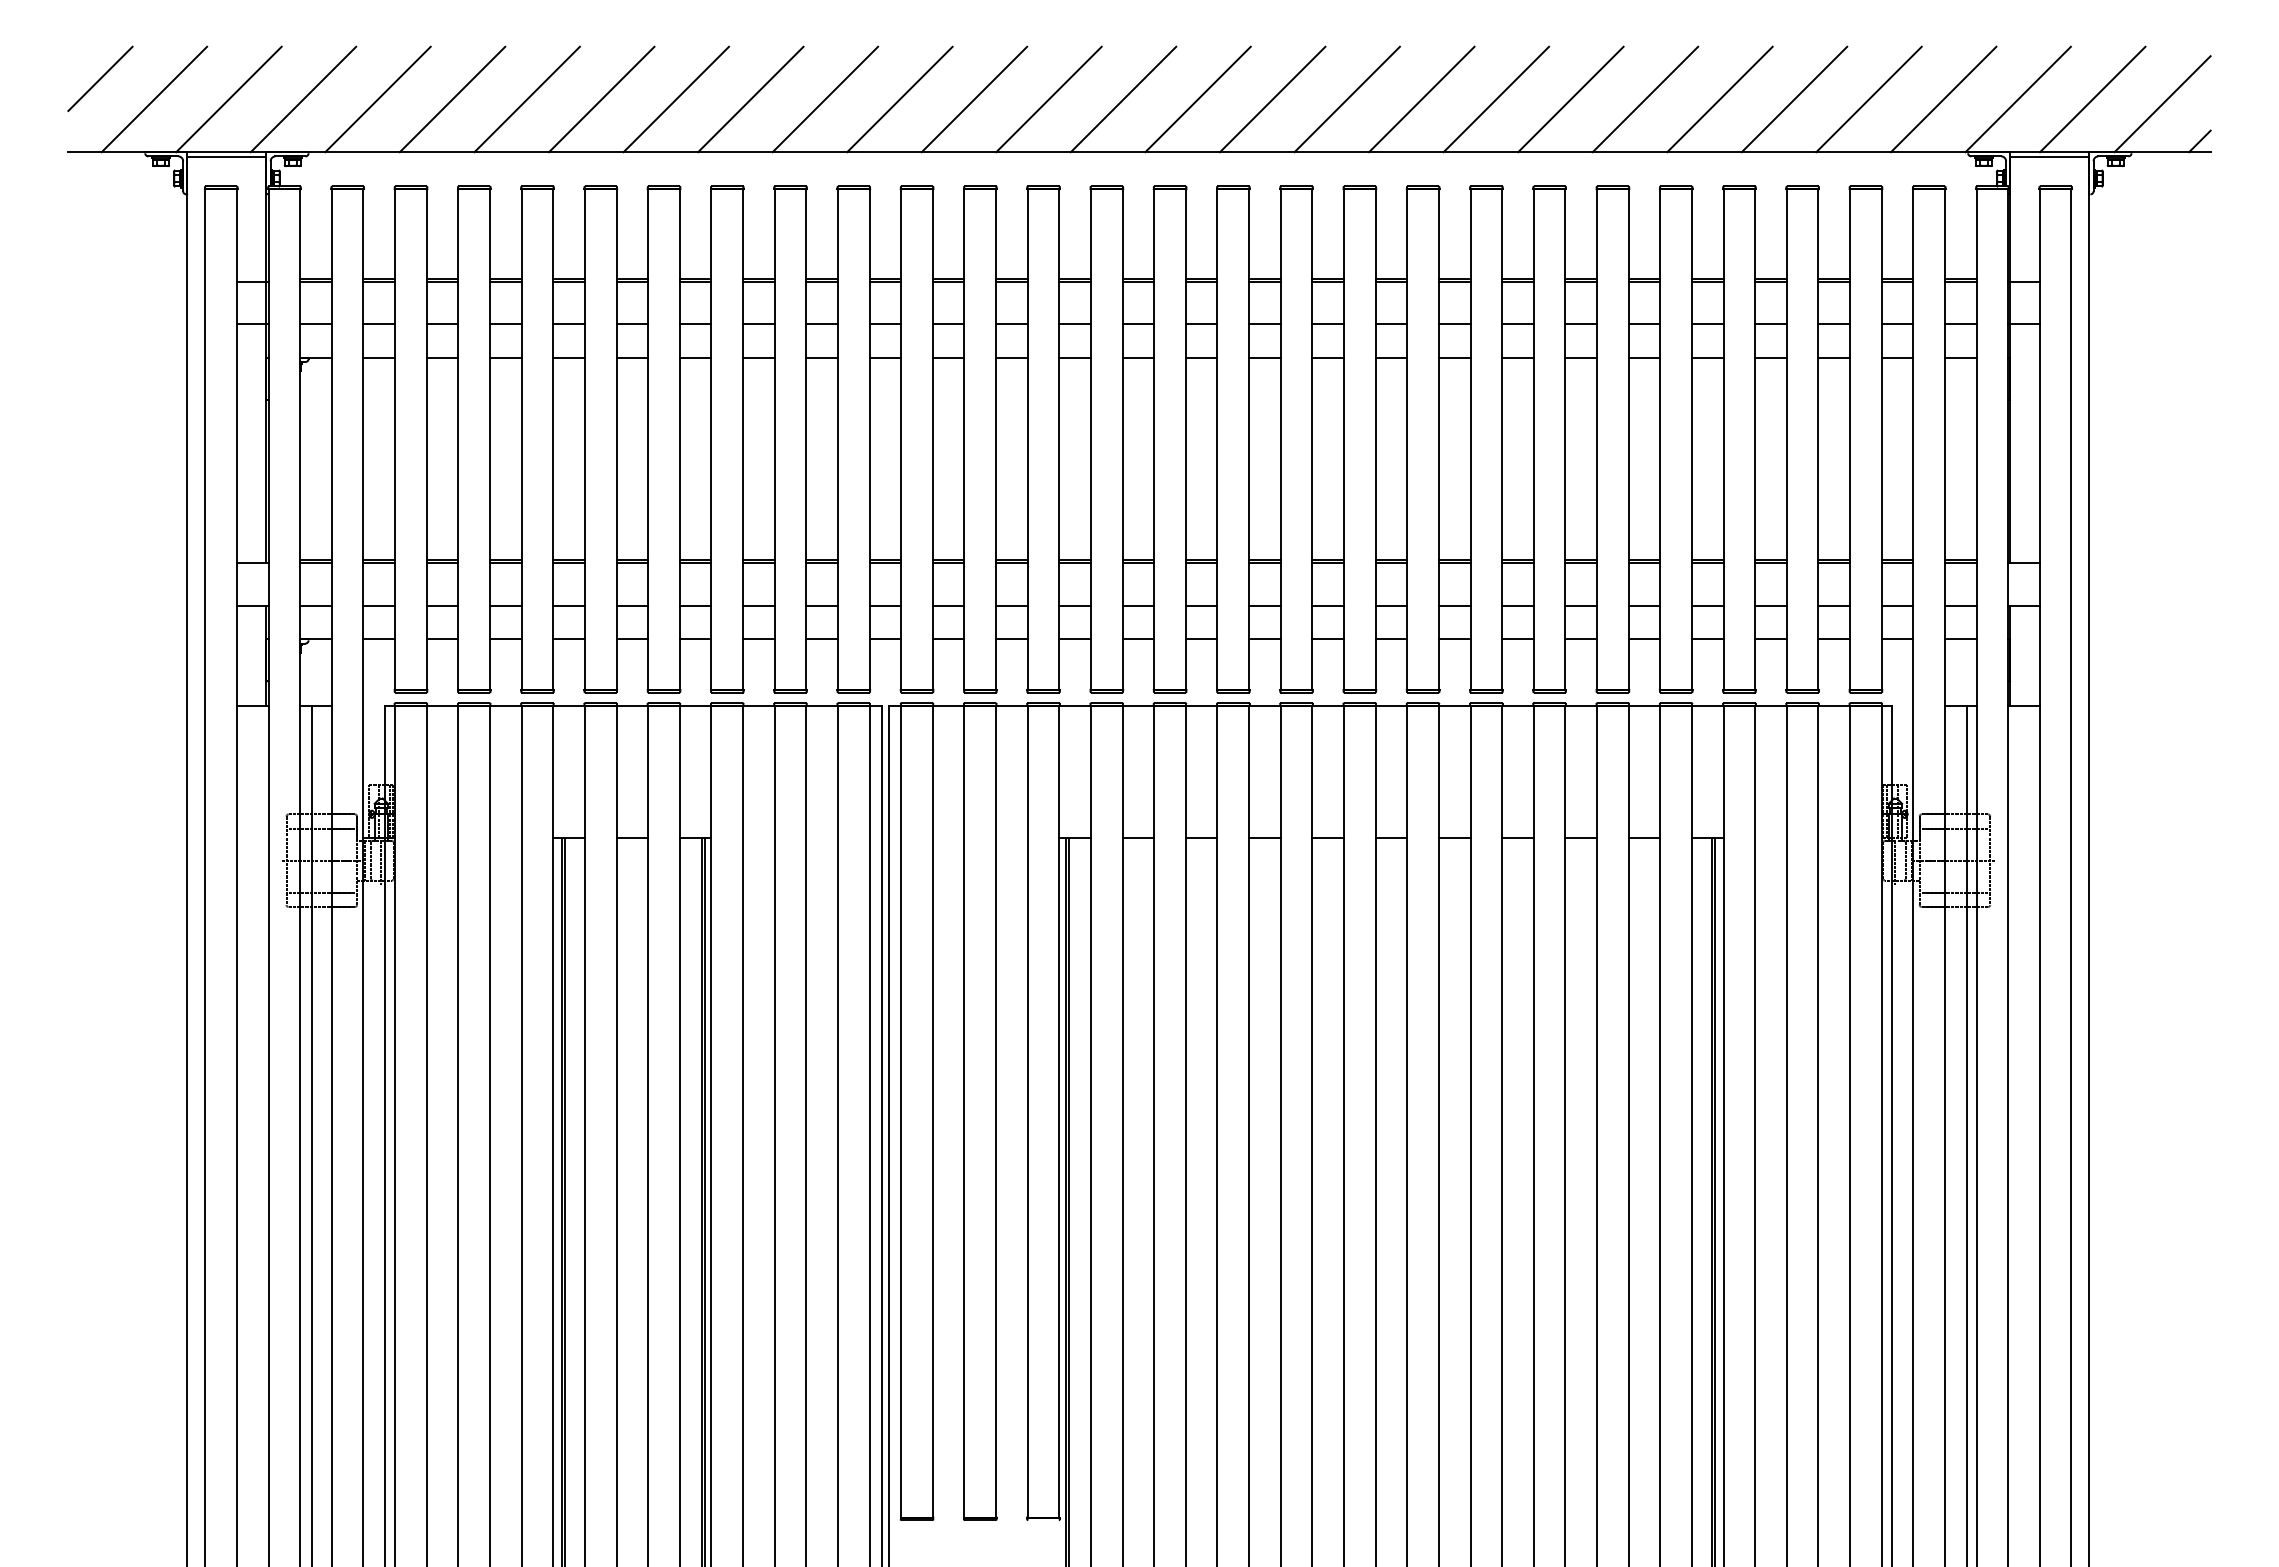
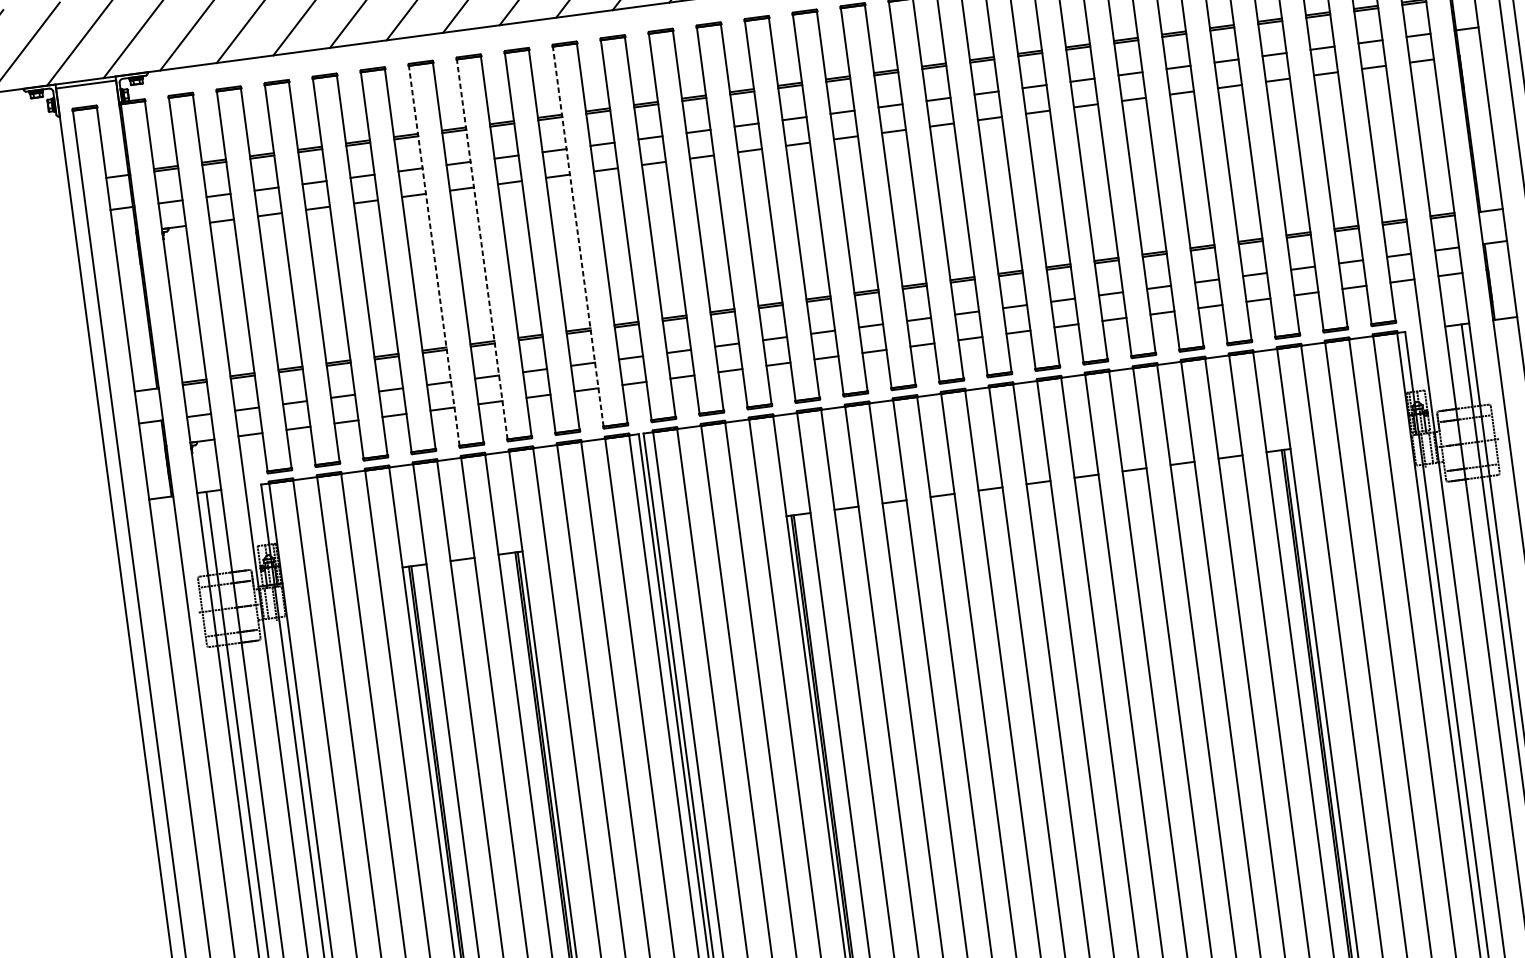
line: (648, 439) -> (434, 255), solid -> dashed
line: (711, 439) -> (482, 249), solid -> dashed
line: (837, 439) -> (577, 236), solid -> dashed

